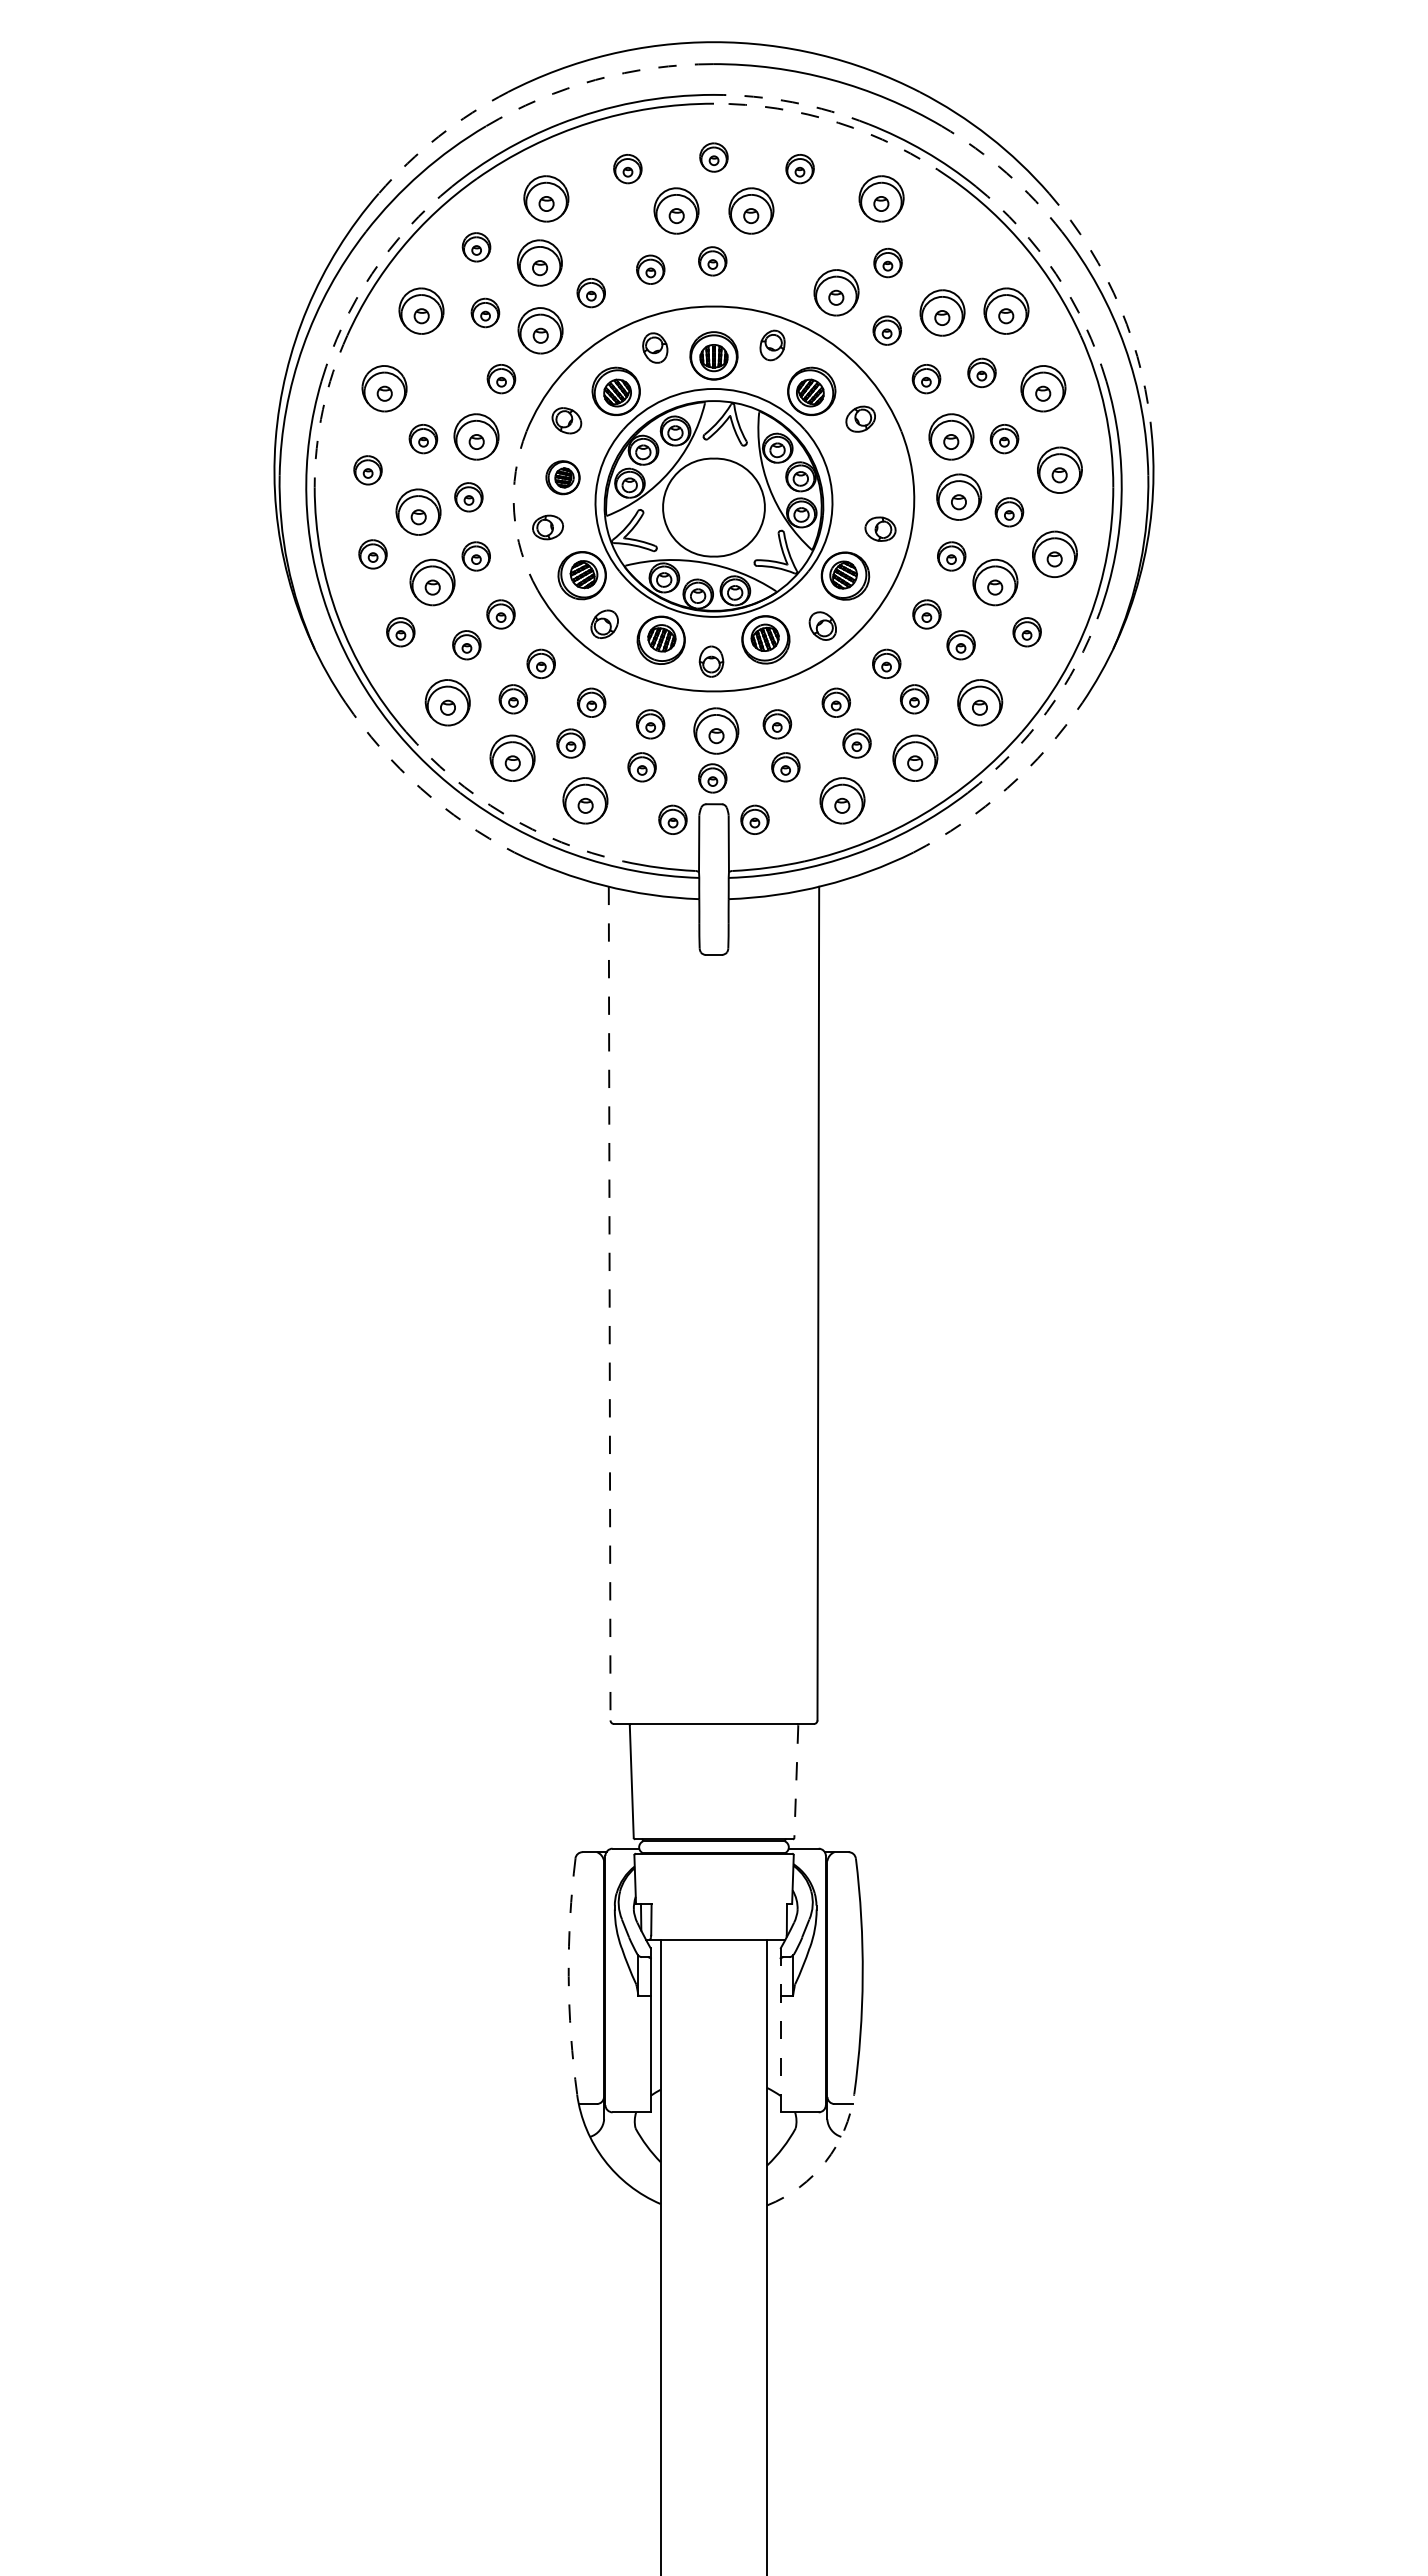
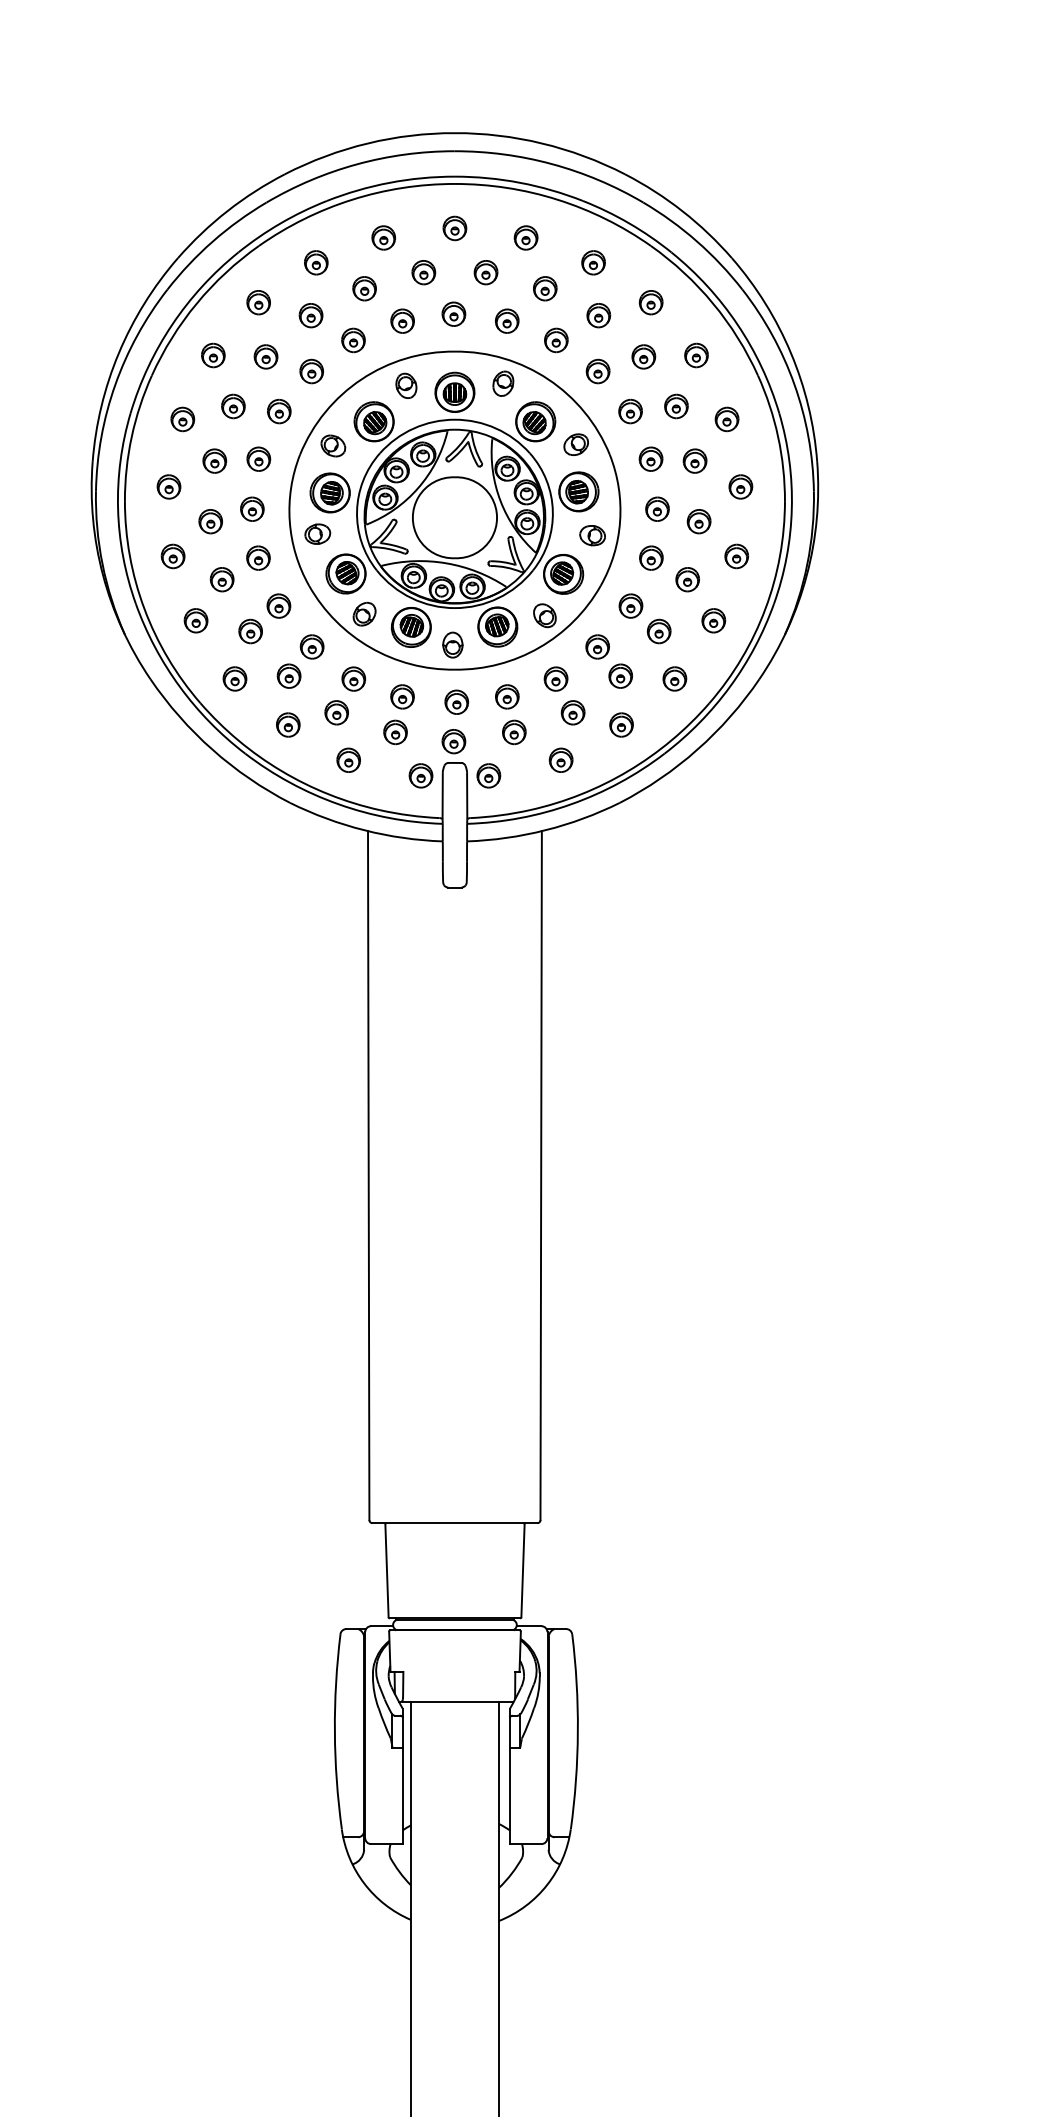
arc: (595, 79) -> (357, 163), dashed -> solid
arc: (792, 102) -> (519, 182), dashed -> solid
arc: (838, 122) -> (557, 199), dashed -> solid
arc: (438, 136) -> (227, 211), dashed -> solid
arc: (1006, 173) -> (696, 241), dashed -> solid
part: (545, 199) -> (315, 263), size x0.62
part: (881, 199) -> (593, 263), size x0.62
part: (675, 210) -> (423, 272), size x0.62
part: (751, 210) -> (485, 272), size x0.62
part: (604, 230) -> (364, 288), added
part: (822, 230) -> (544, 288), added
part: (951, 247) -> (651, 302), added
part: (539, 262) -> (310, 315), size x0.62
part: (776, 269) -> (506, 320), added
arc: (372, 273) -> (172, 324), dashed -> solid
arc: (1055, 273) -> (737, 324), dashed -> solid
part: (836, 293) -> (556, 340), size x0.62
arc: (1120, 308) -> (790, 353), dashed -> solid
part: (421, 311) -> (213, 355), size x0.62
part: (1005, 311) -> (695, 355), size x0.62
part: (942, 312) -> (643, 356), size x0.62
part: (540, 330) -> (311, 371), size x0.62
part: (445, 372) -> (233, 406), added
part: (384, 388) -> (182, 419), size x0.62
part: (1042, 388) -> (726, 419), size x0.62
arc: (322, 409) -> (131, 436), dashed -> solid
part: (476, 436) -> (258, 459), size x0.62
part: (950, 436) -> (650, 459), size x0.62
part: (1059, 470) -> (740, 487), size x0.62
part: (863, 475) -> (578, 491), added
part: (562, 477) -> (329, 492), size x1.43
part: (958, 497) -> (657, 509), size x0.62
part: (418, 512) -> (210, 521), size x0.62
arc: (514, 512) -> (290, 521), dashed -> solid
part: (1054, 554) -> (736, 556), size x0.62
part: (431, 582) -> (221, 579), size x0.62
part: (995, 582) -> (687, 579), size x0.62
part: (447, 702) -> (234, 678), size x0.62
part: (979, 702) -> (674, 678), size x0.62
arc: (1046, 711) -> (729, 686), dashed -> solid
part: (715, 730) -> (456, 701), size x0.62
part: (511, 758) -> (287, 725), size x0.62
part: (915, 758) -> (621, 725), size x0.62
arc: (420, 788) -> (212, 749), dashed -> solid
arc: (1007, 788) -> (697, 749), dashed -> solid
part: (585, 801) -> (348, 760), size x0.62
part: (842, 801) -> (561, 760), size x0.62
arc: (504, 814) -> (281, 771), dashed -> solid
line: (609, 1303) -> (368, 1175), dashed -> solid
line: (796, 1782) -> (523, 1571), dashed -> solid
arc: (568, 1976) -> (334, 1731), dashed -> solid
line: (780, 2030) -> (509, 1776), dashed -> solid
arc: (825, 2161) -> (547, 1884), dashed -> solid

